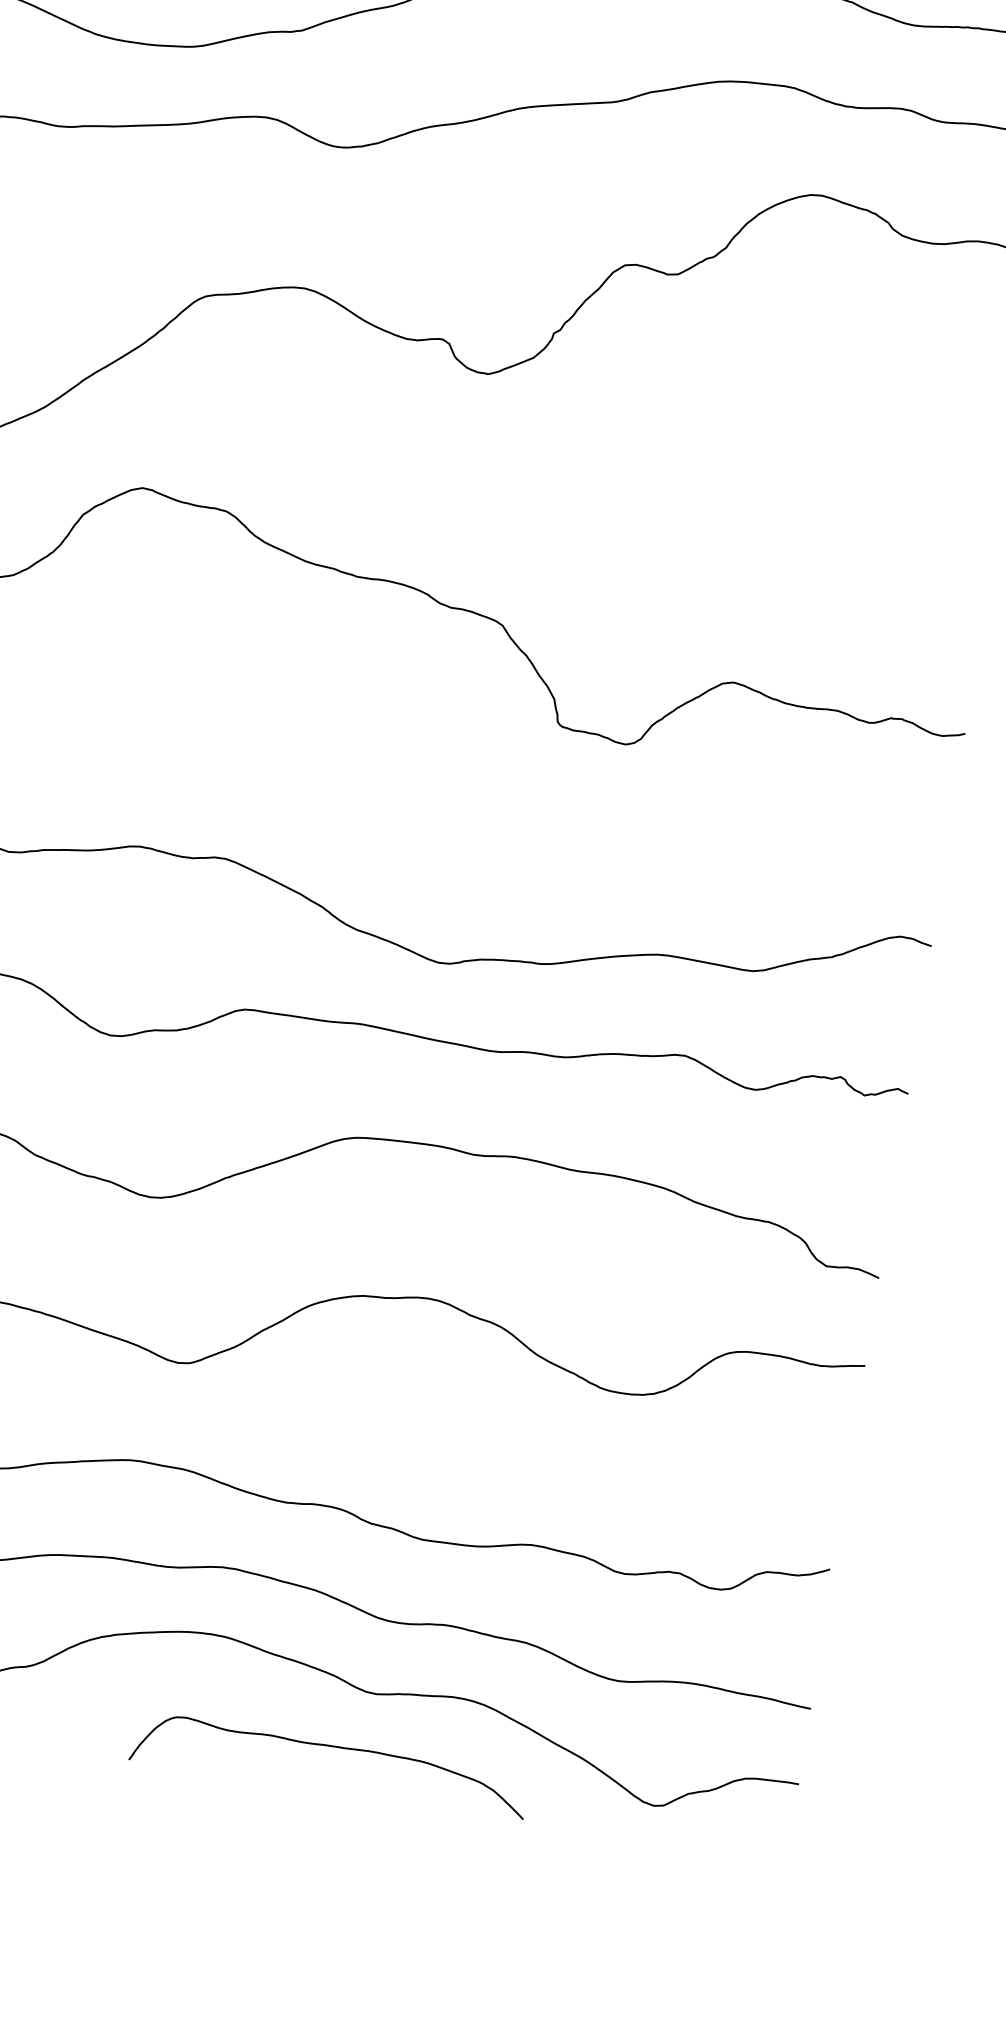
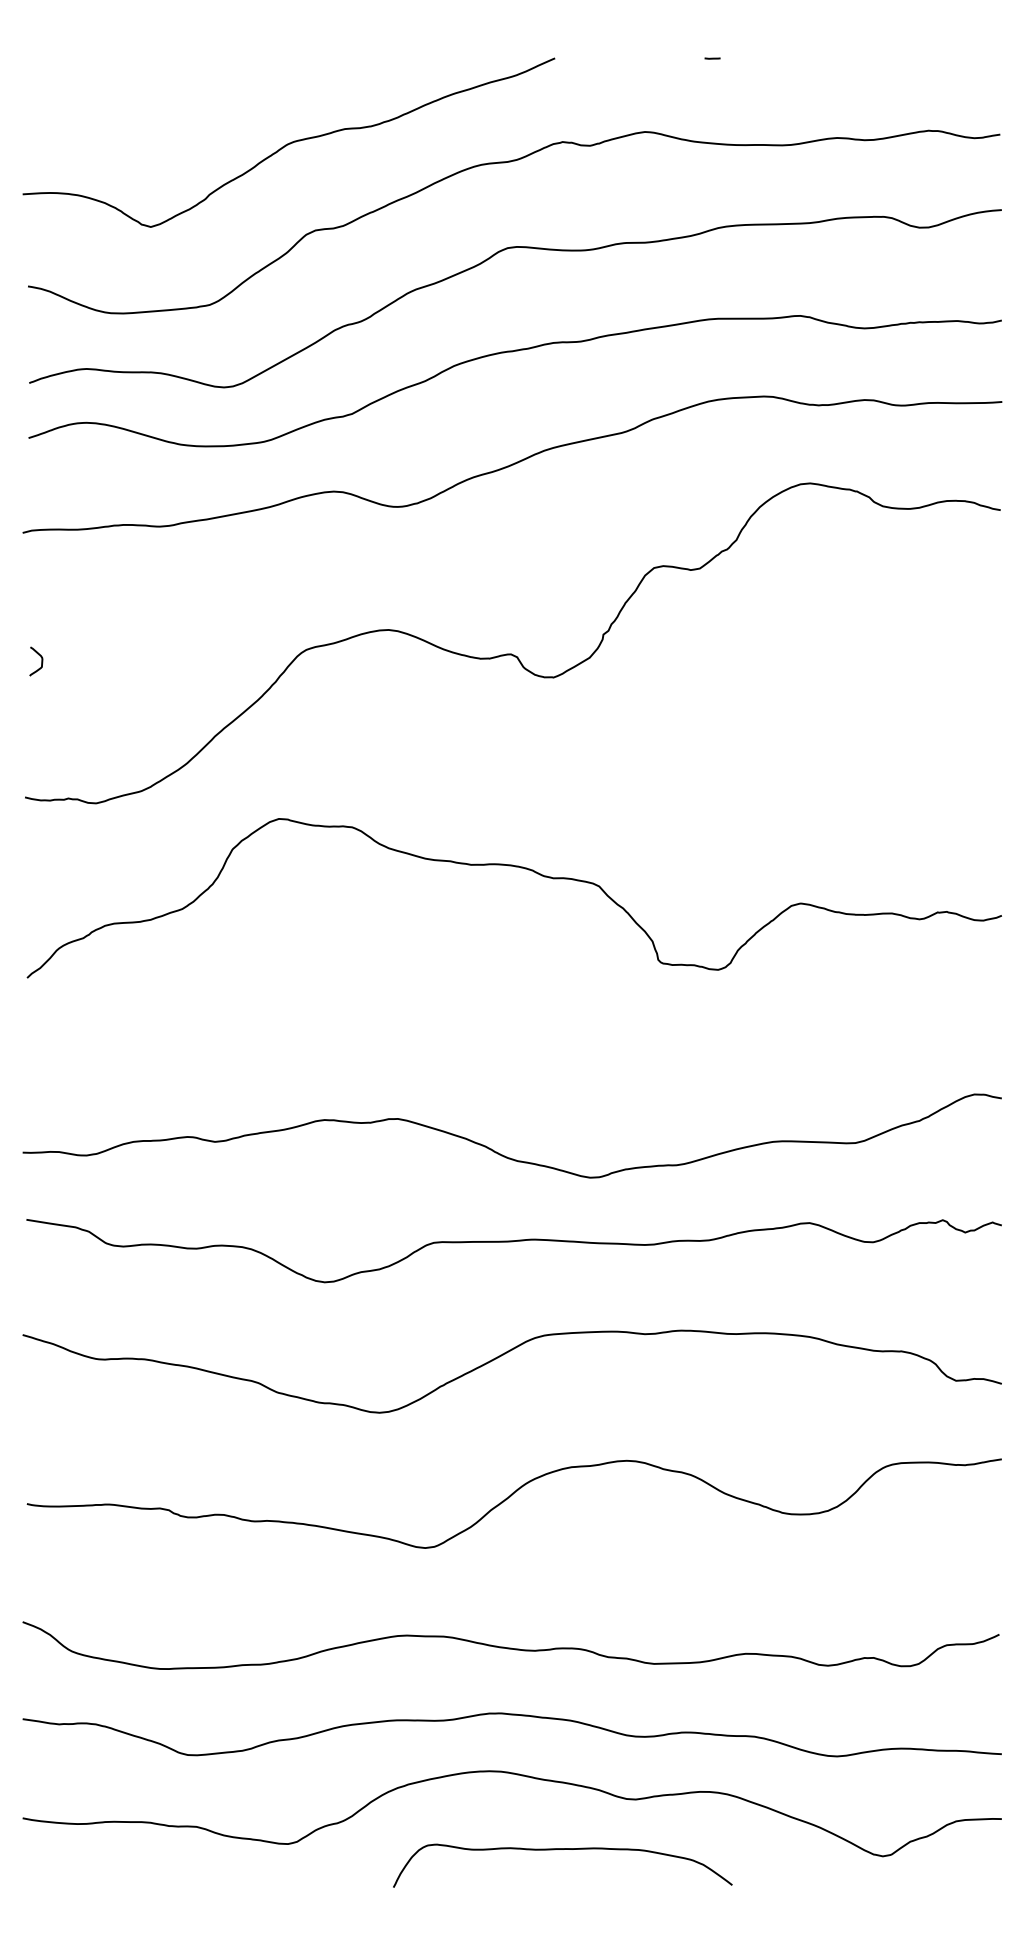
curve: (332, 1746) -> (562, 1849), moved

